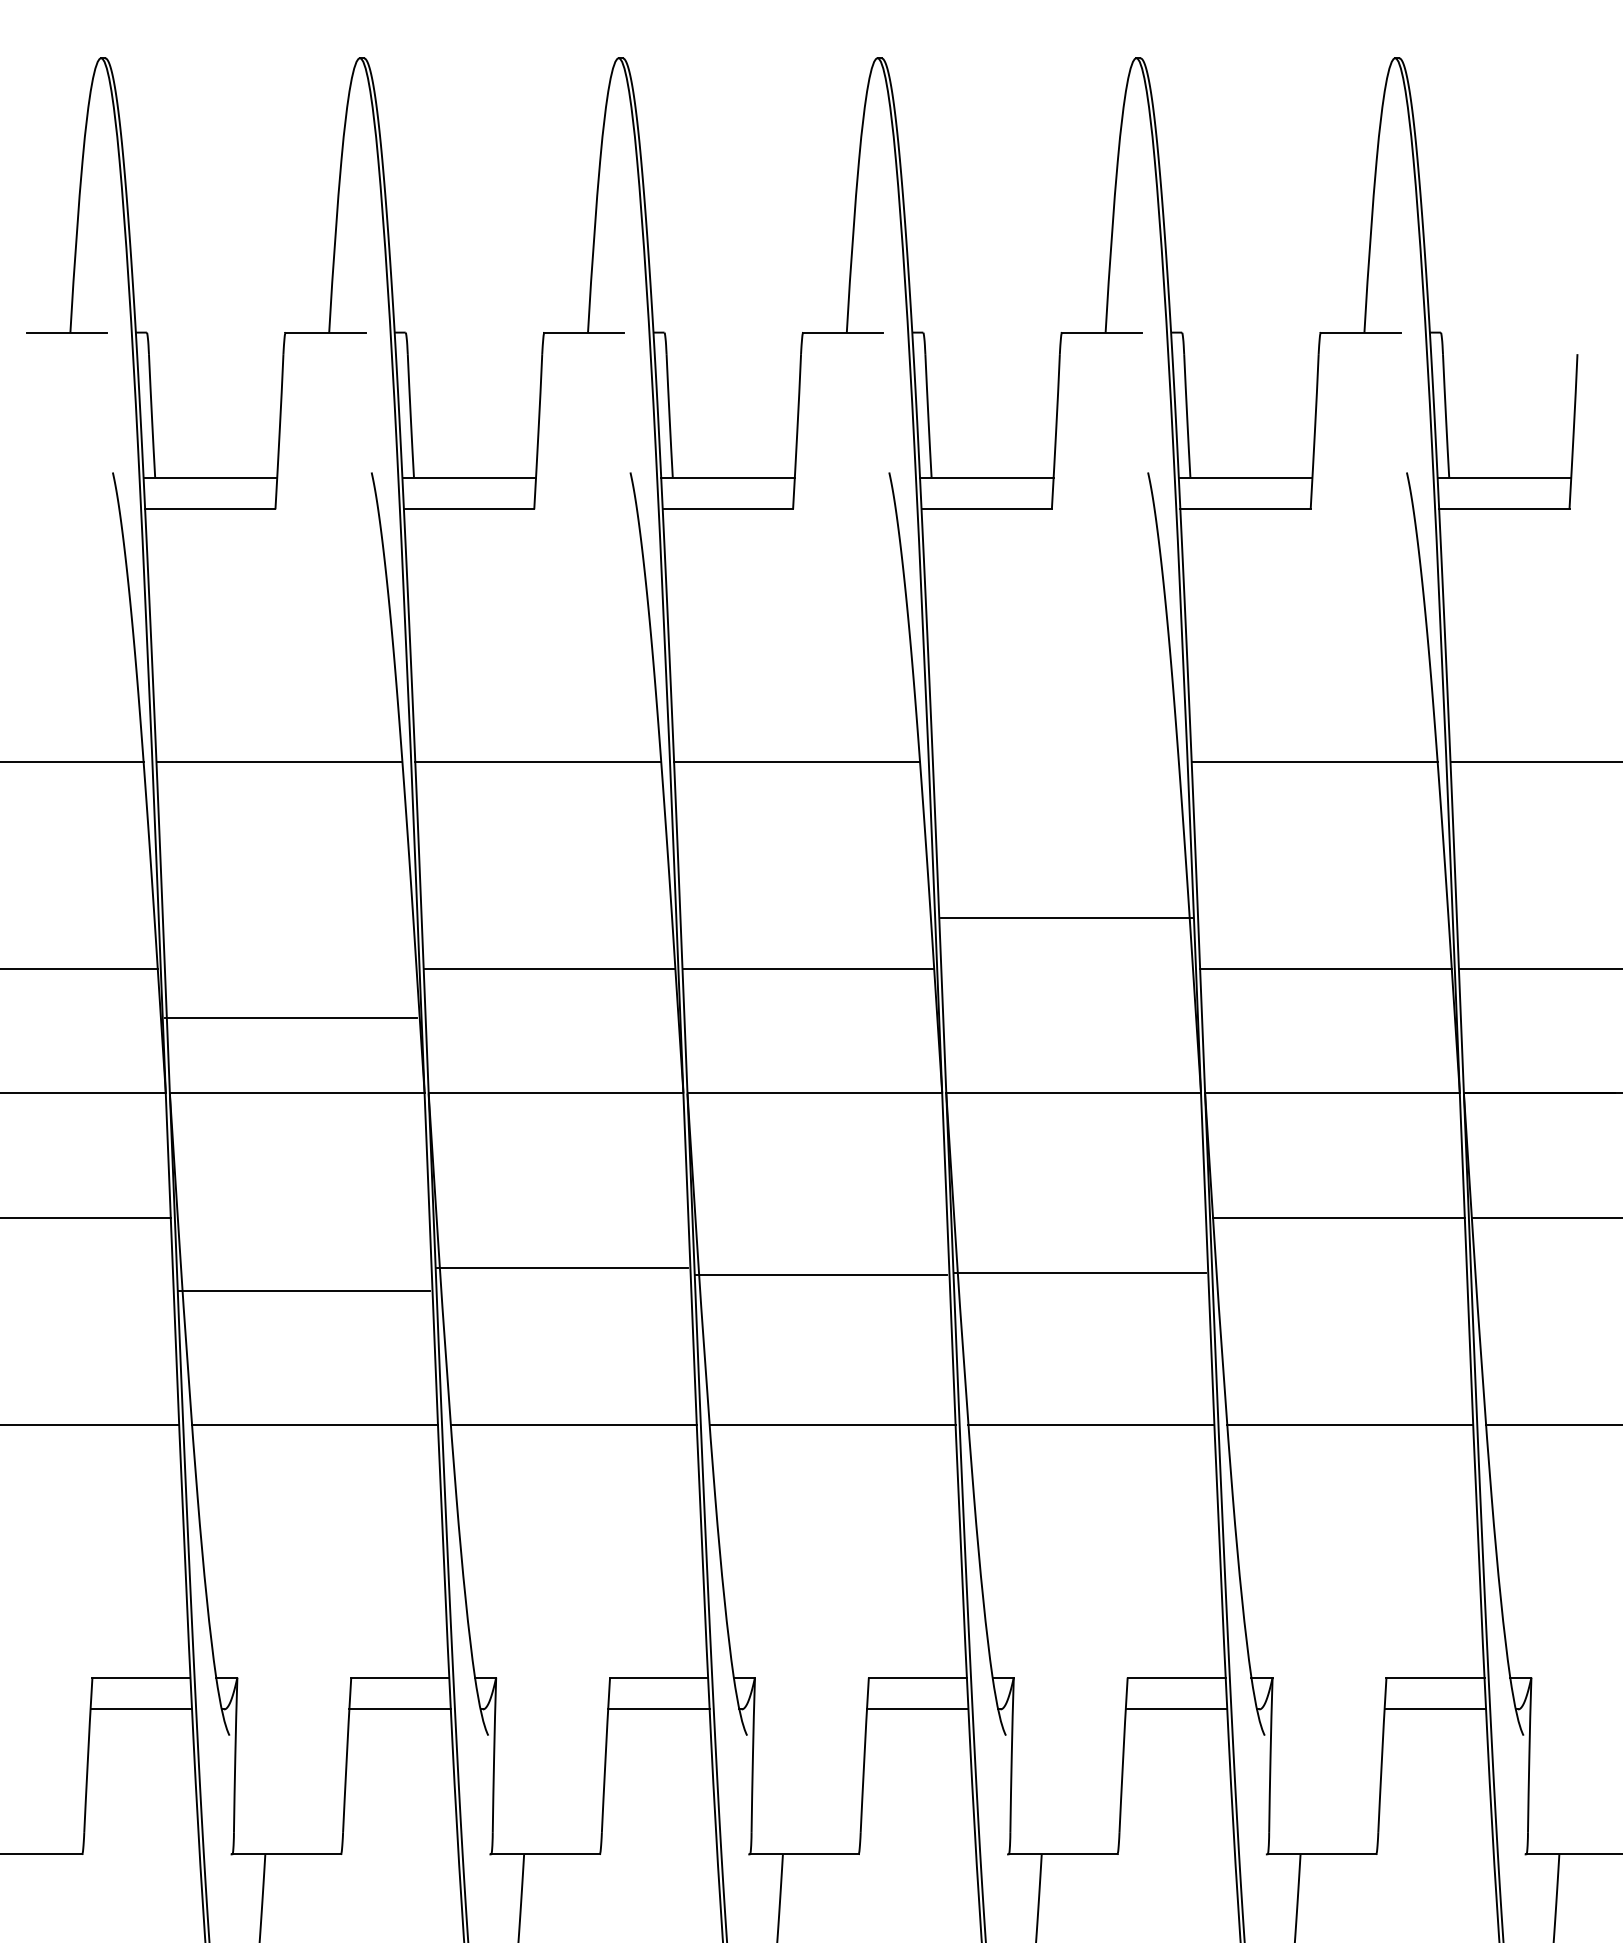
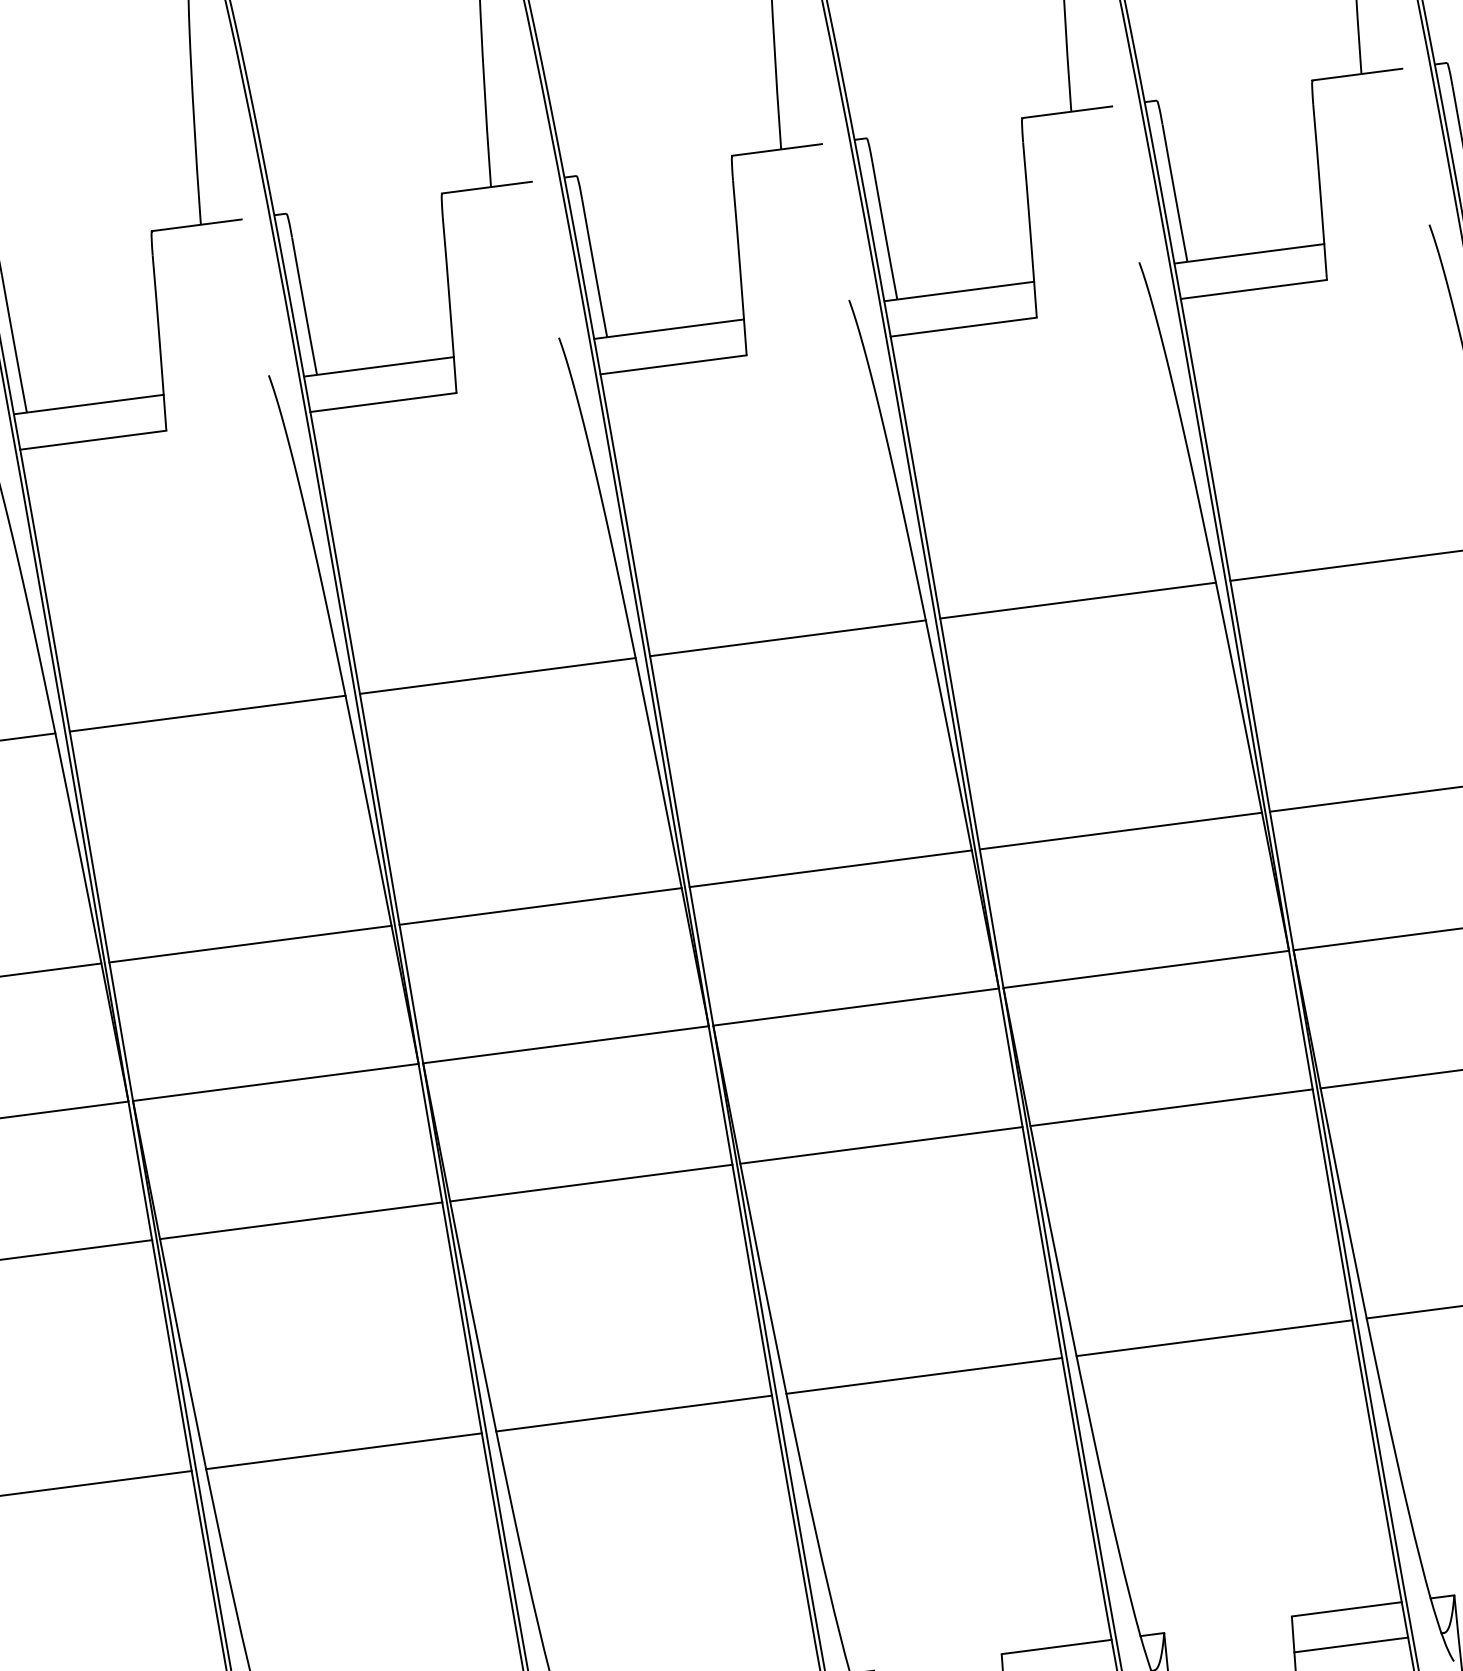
line: (1055, 762) -> (1077, 600), added
line: (1066, 918) -> (1120, 831), moved
line: (290, 1018) -> (250, 944), moved
line: (562, 1267) -> (591, 1182), moved
line: (1080, 1272) -> (1171, 1107), moved
line: (821, 1274) -> (881, 1145), moved
line: (303, 1290) -> (300, 1220), moved

